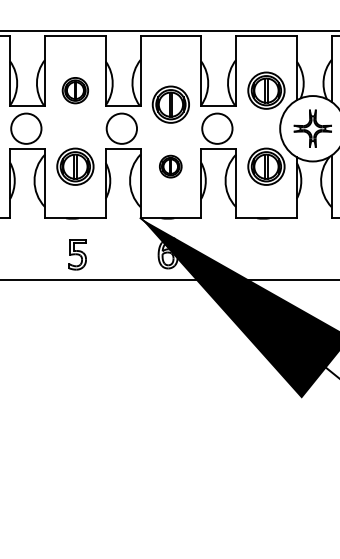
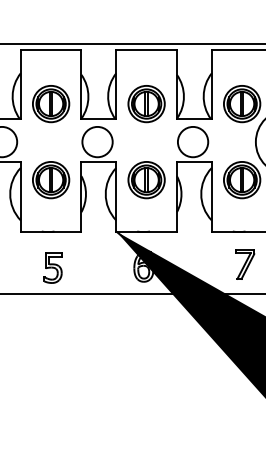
part: (75, 90) -> (51, 103), size x1.43
part: (170, 104) -> (146, 103), moved
part: (170, 166) -> (146, 179), size x1.67
part: (269, 250) -> (245, 263), added

